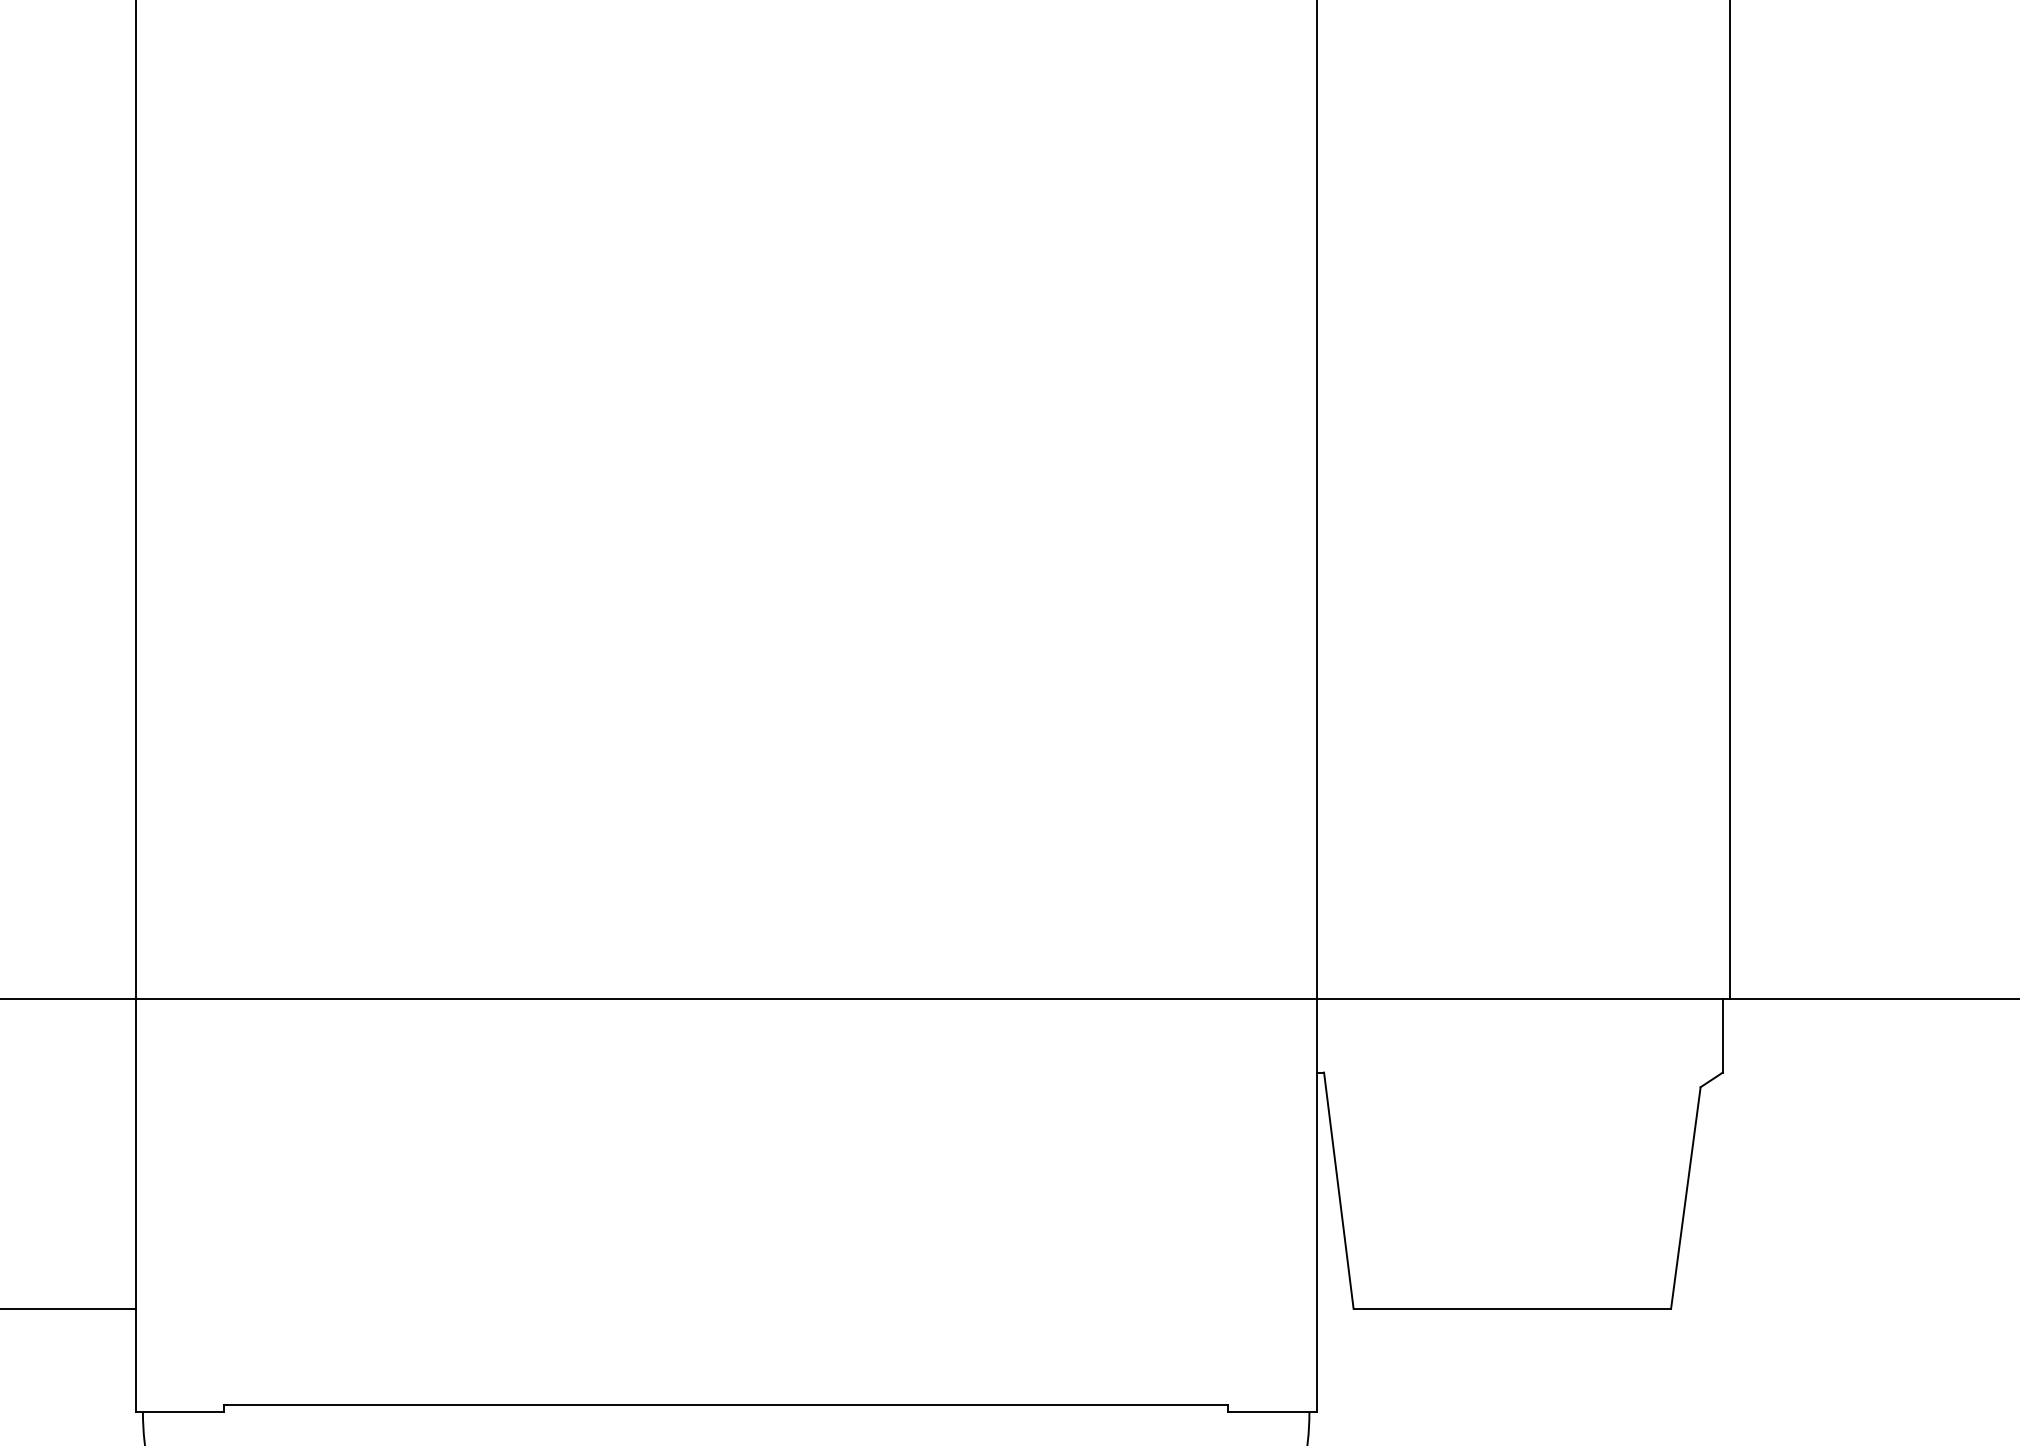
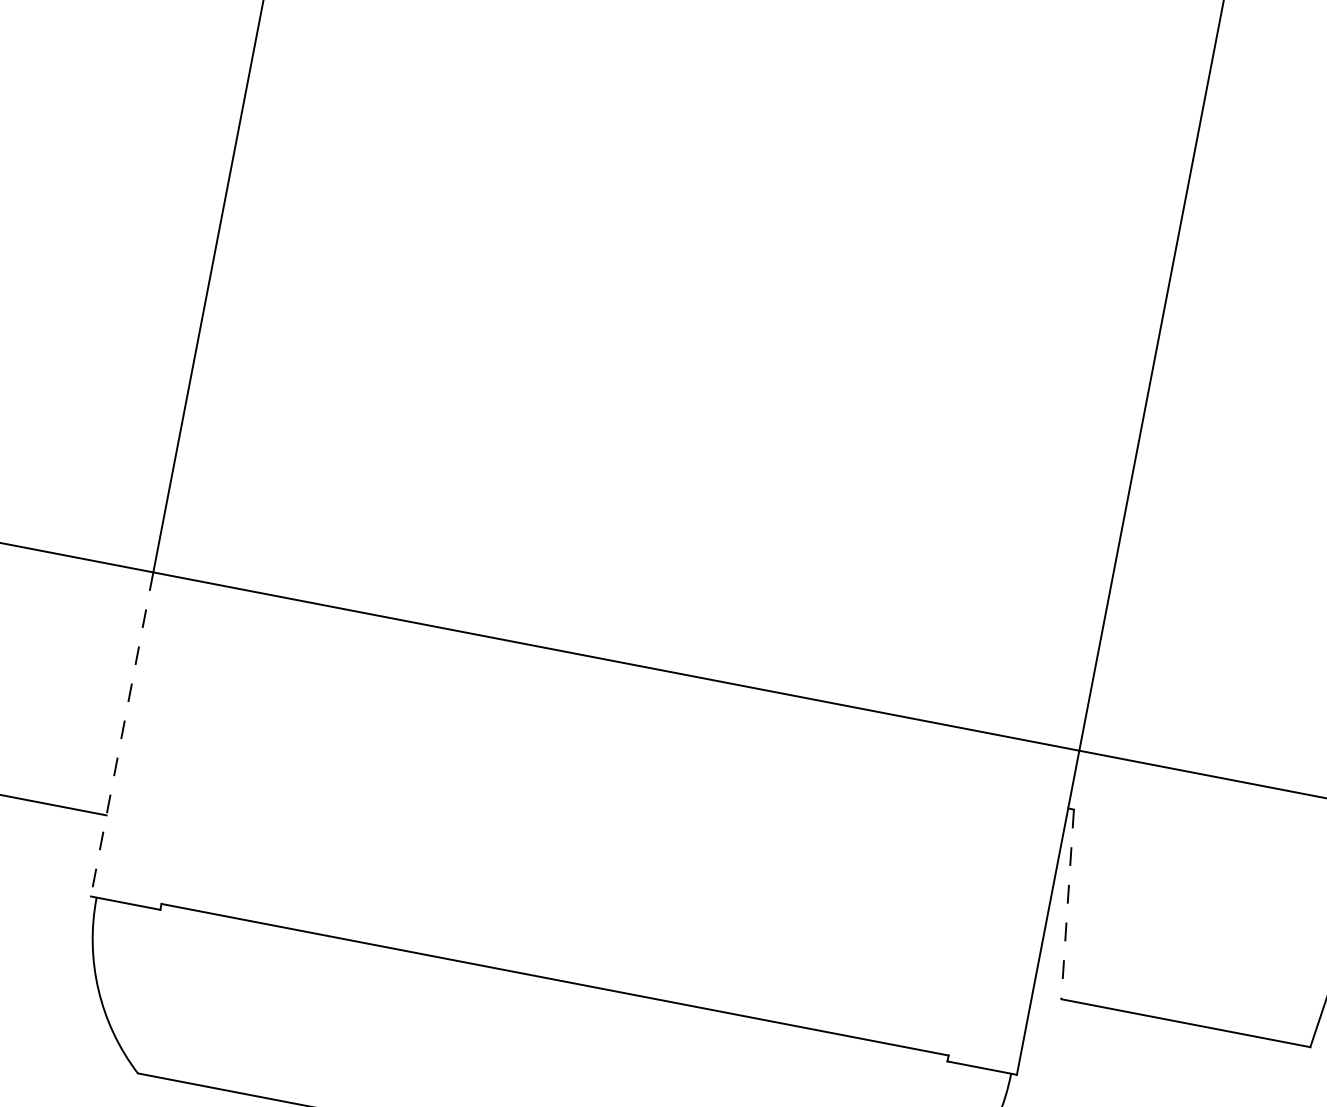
line: (1338, 1191) -> (1067, 904), solid -> dashed
line: (135, 1205) -> (122, 734), solid -> dashed

